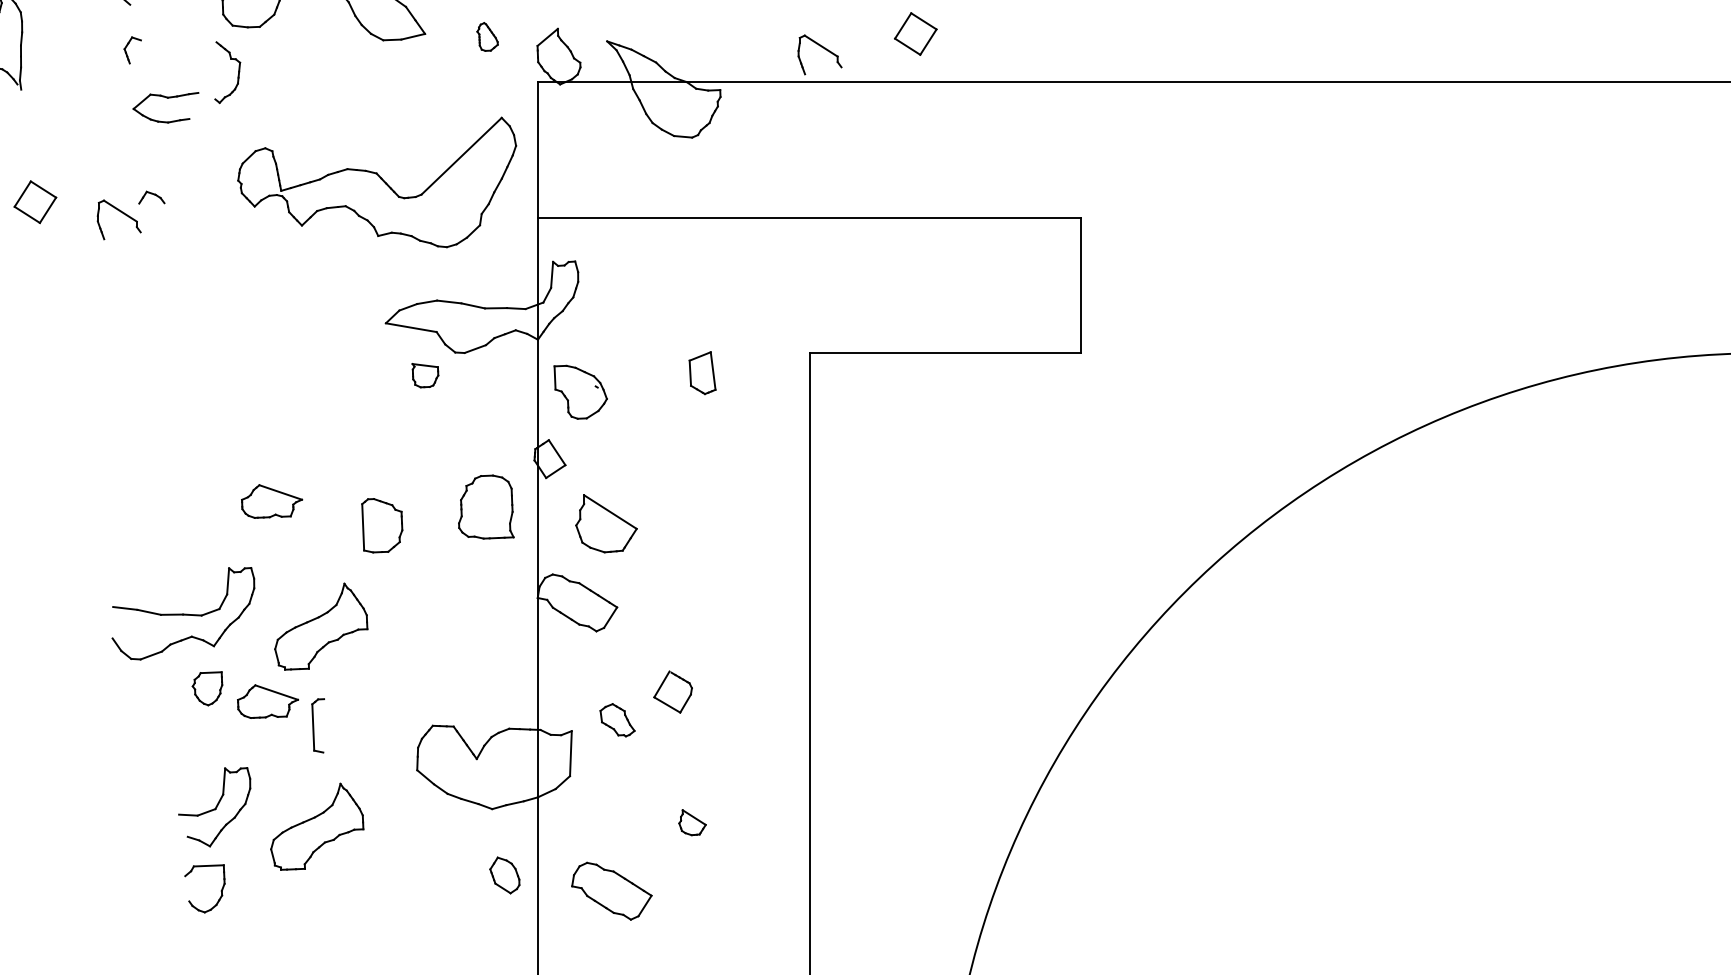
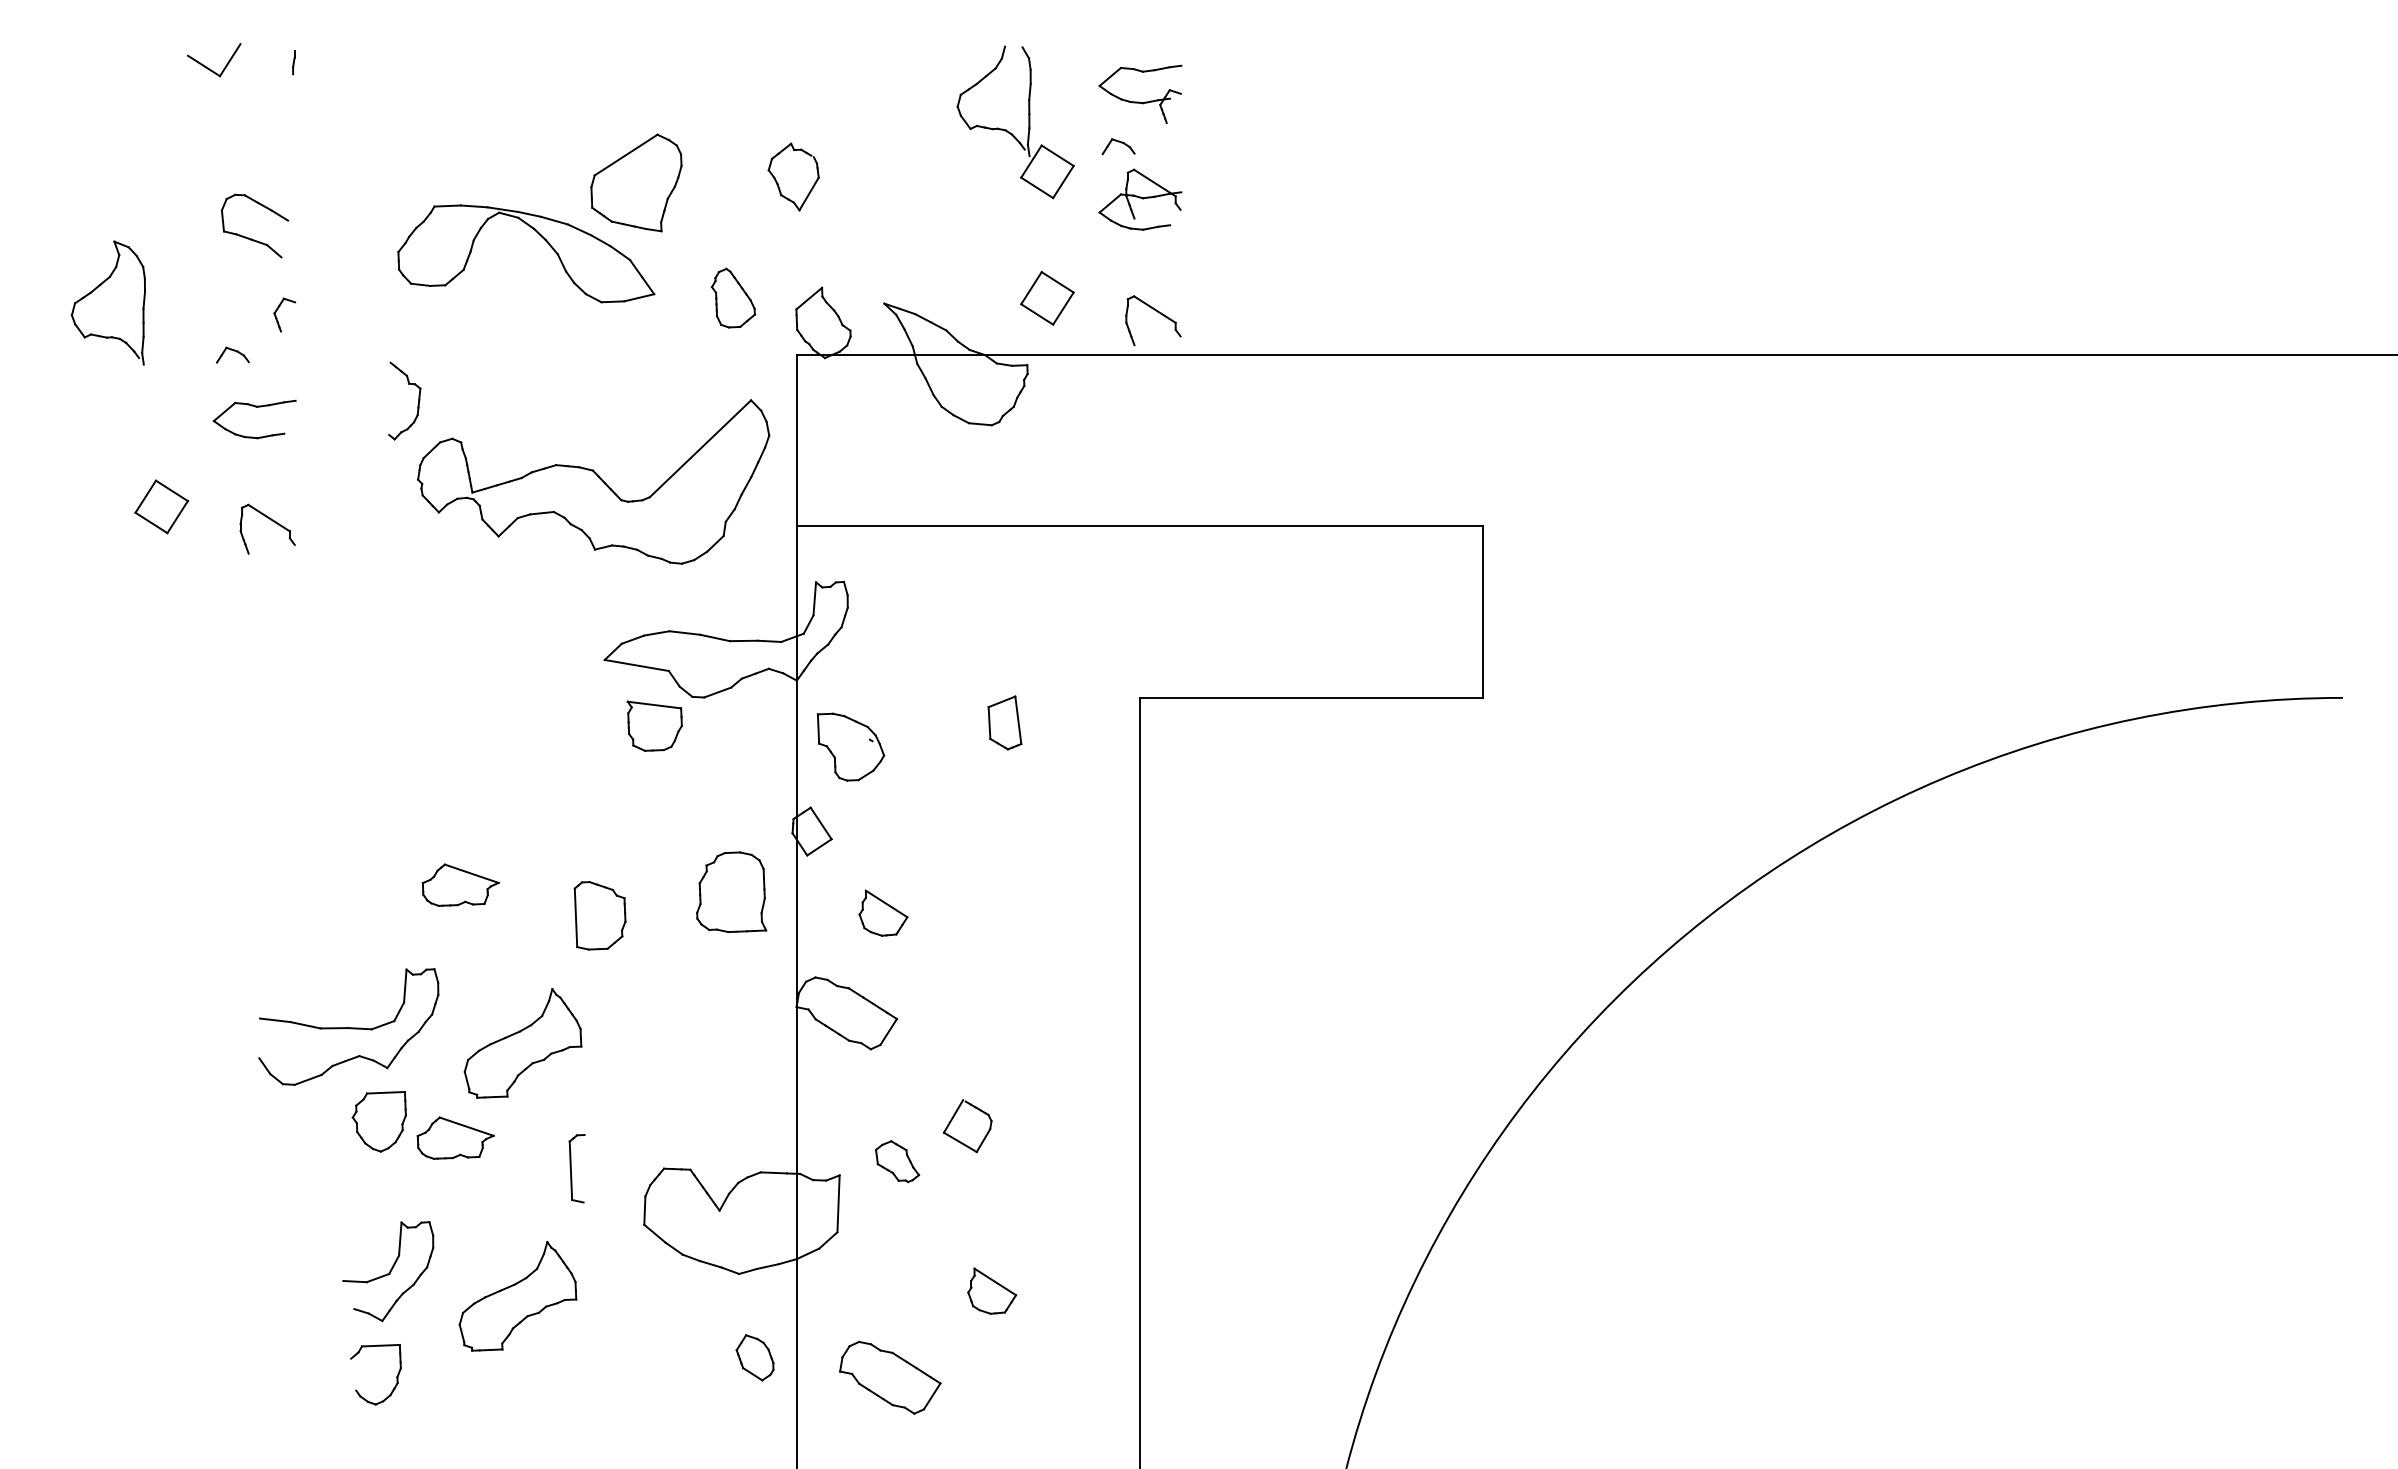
part: (915, 34) -> (1047, 298), moved
part: (487, 36) -> (732, 297), size x1.67
part: (237, 75) -> (417, 404), moved
part: (166, 98) -> (255, 407), moved
part: (151, 197) -> (232, 354), moved
part: (425, 375) -> (654, 725), size x1.67
part: (606, 523) -> (883, 912), size x0.62
part: (206, 688) -> (378, 1121), size x1.43
part: (317, 725) -> (576, 1168), moved
part: (692, 822) -> (992, 1290), size x1.43

